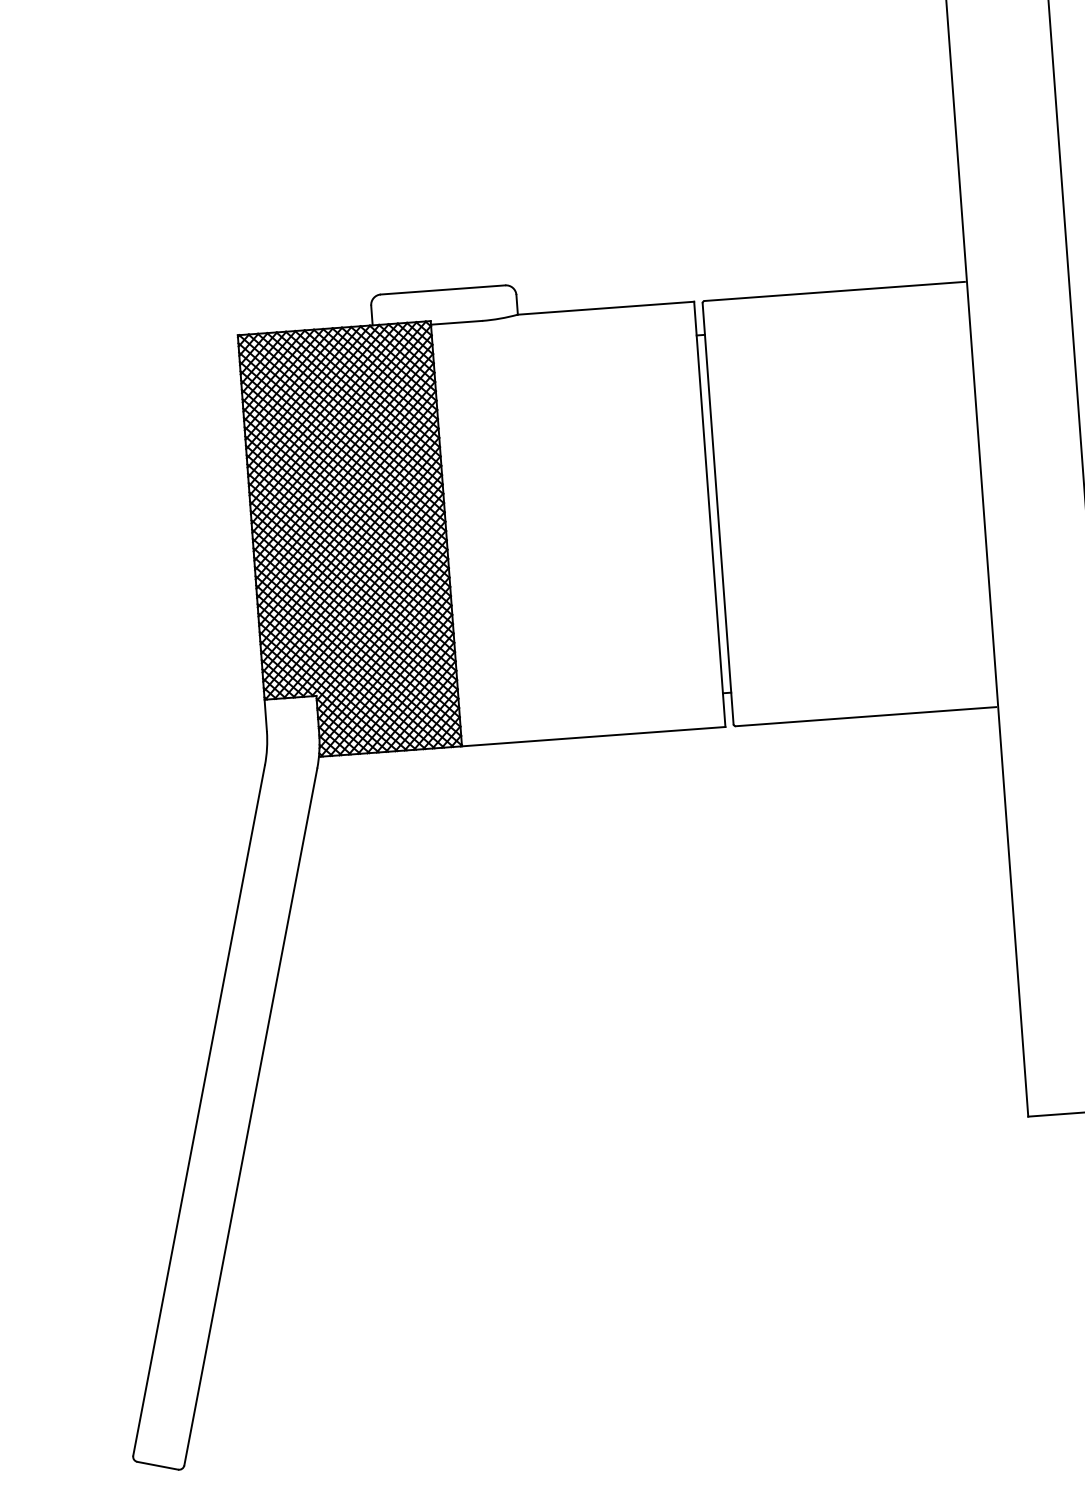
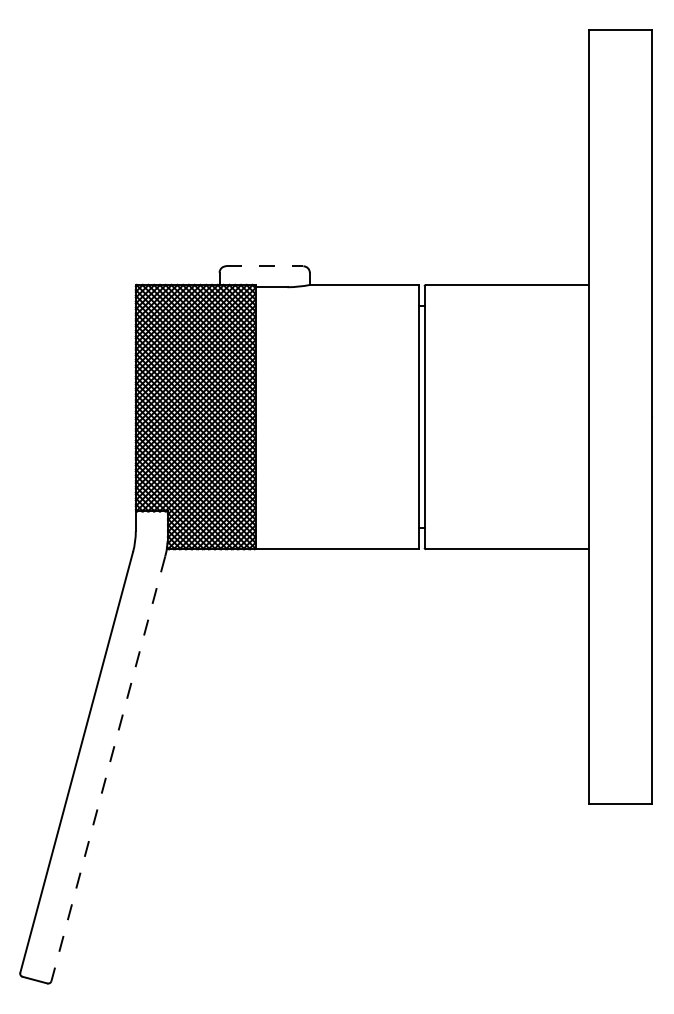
line: (442, 290) -> (264, 266), solid -> dashed
line: (251, 1116) -> (108, 768), solid -> dashed

